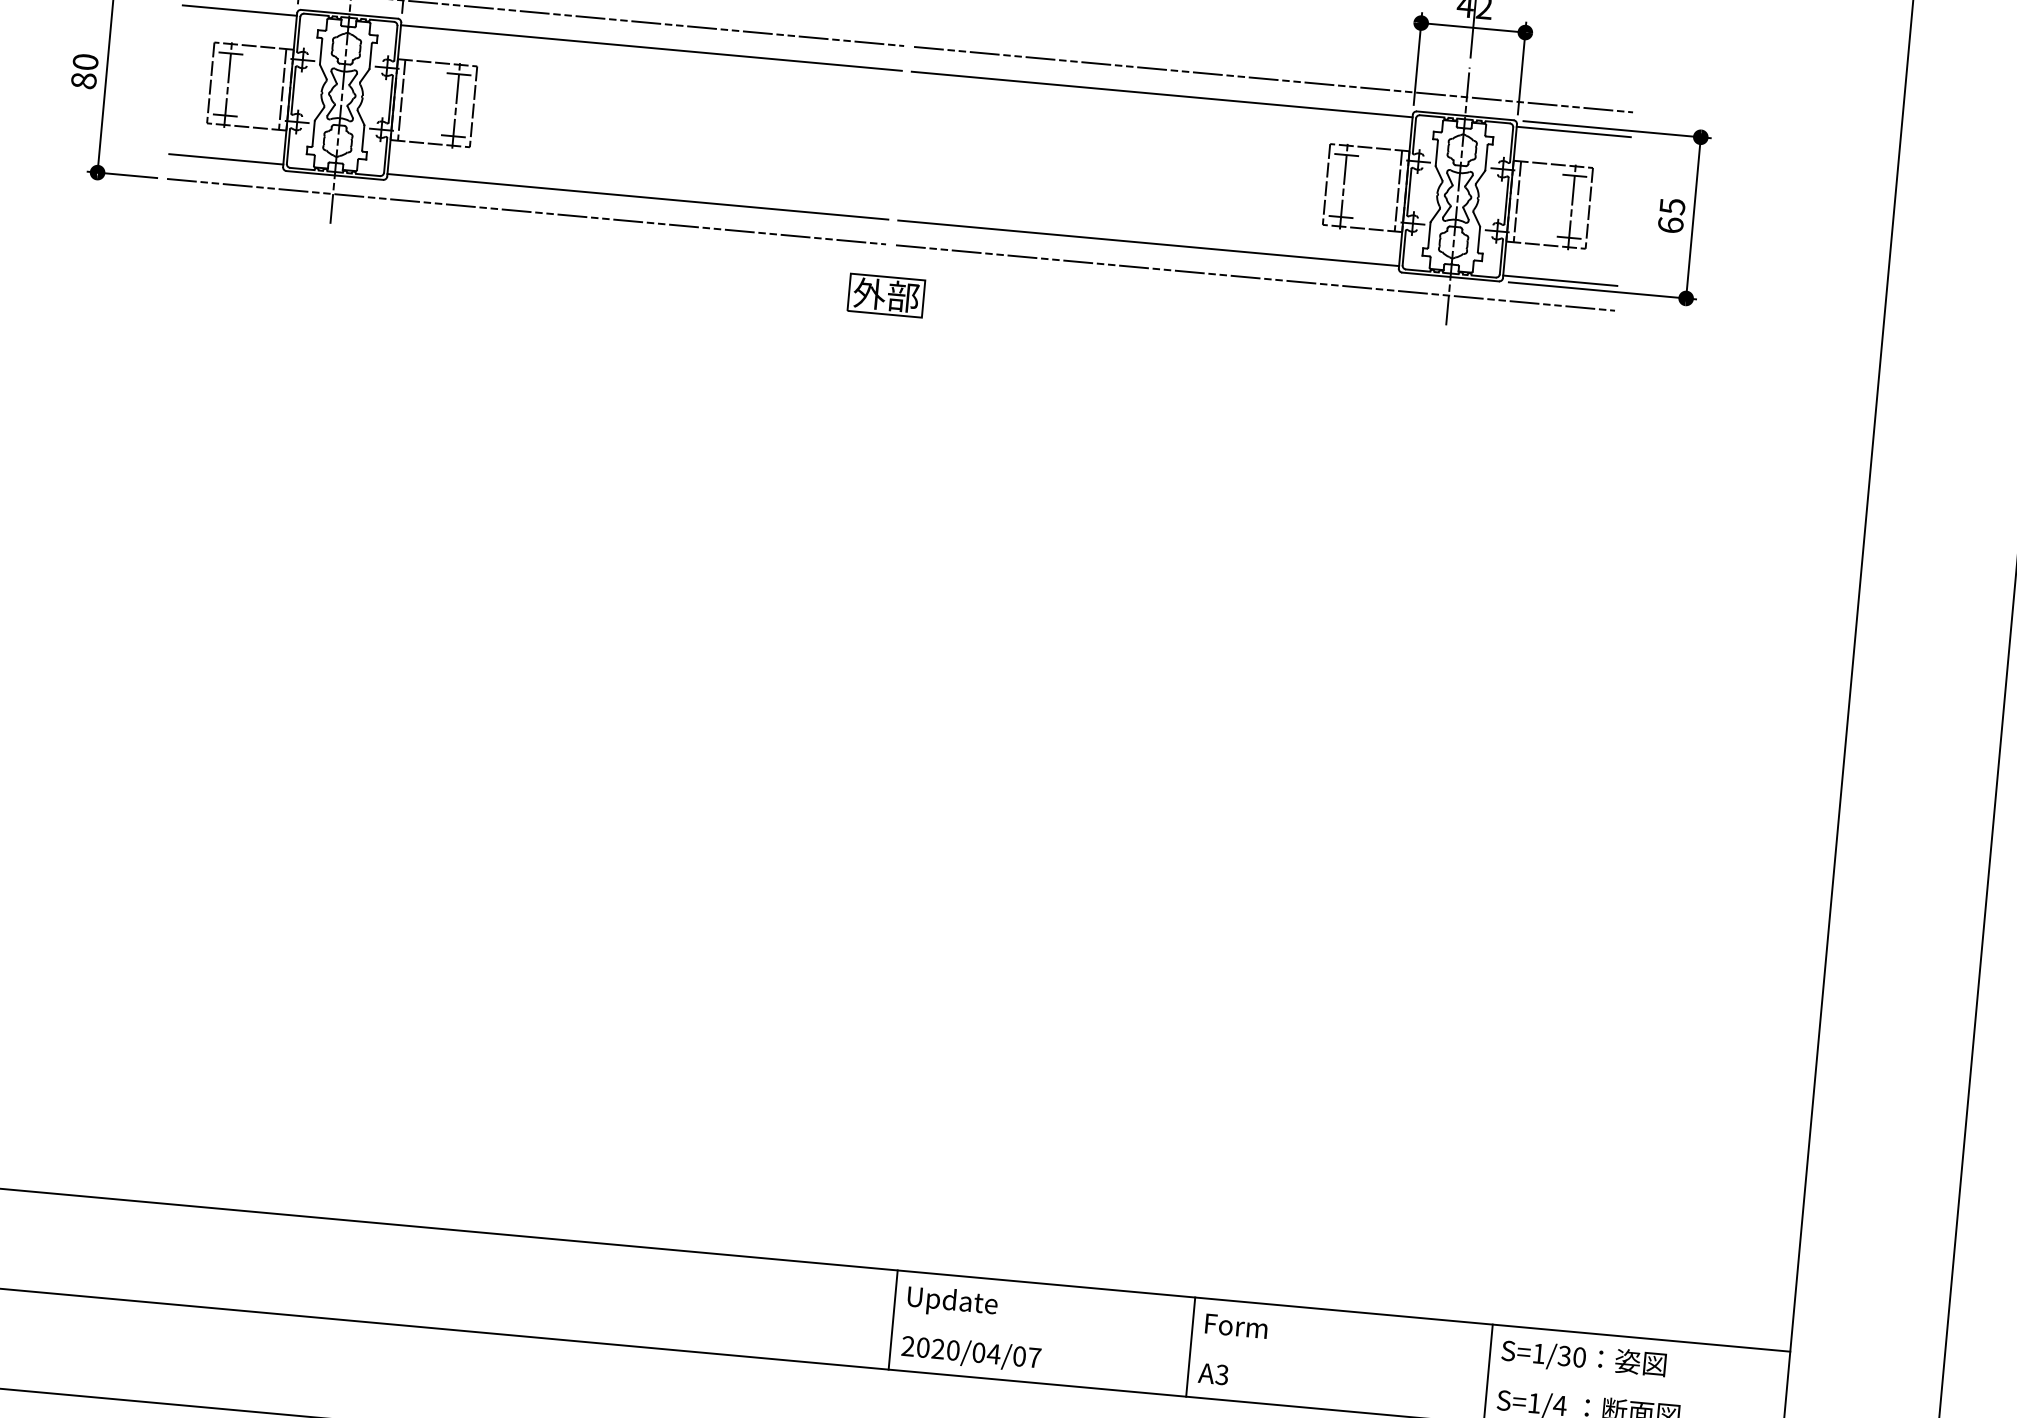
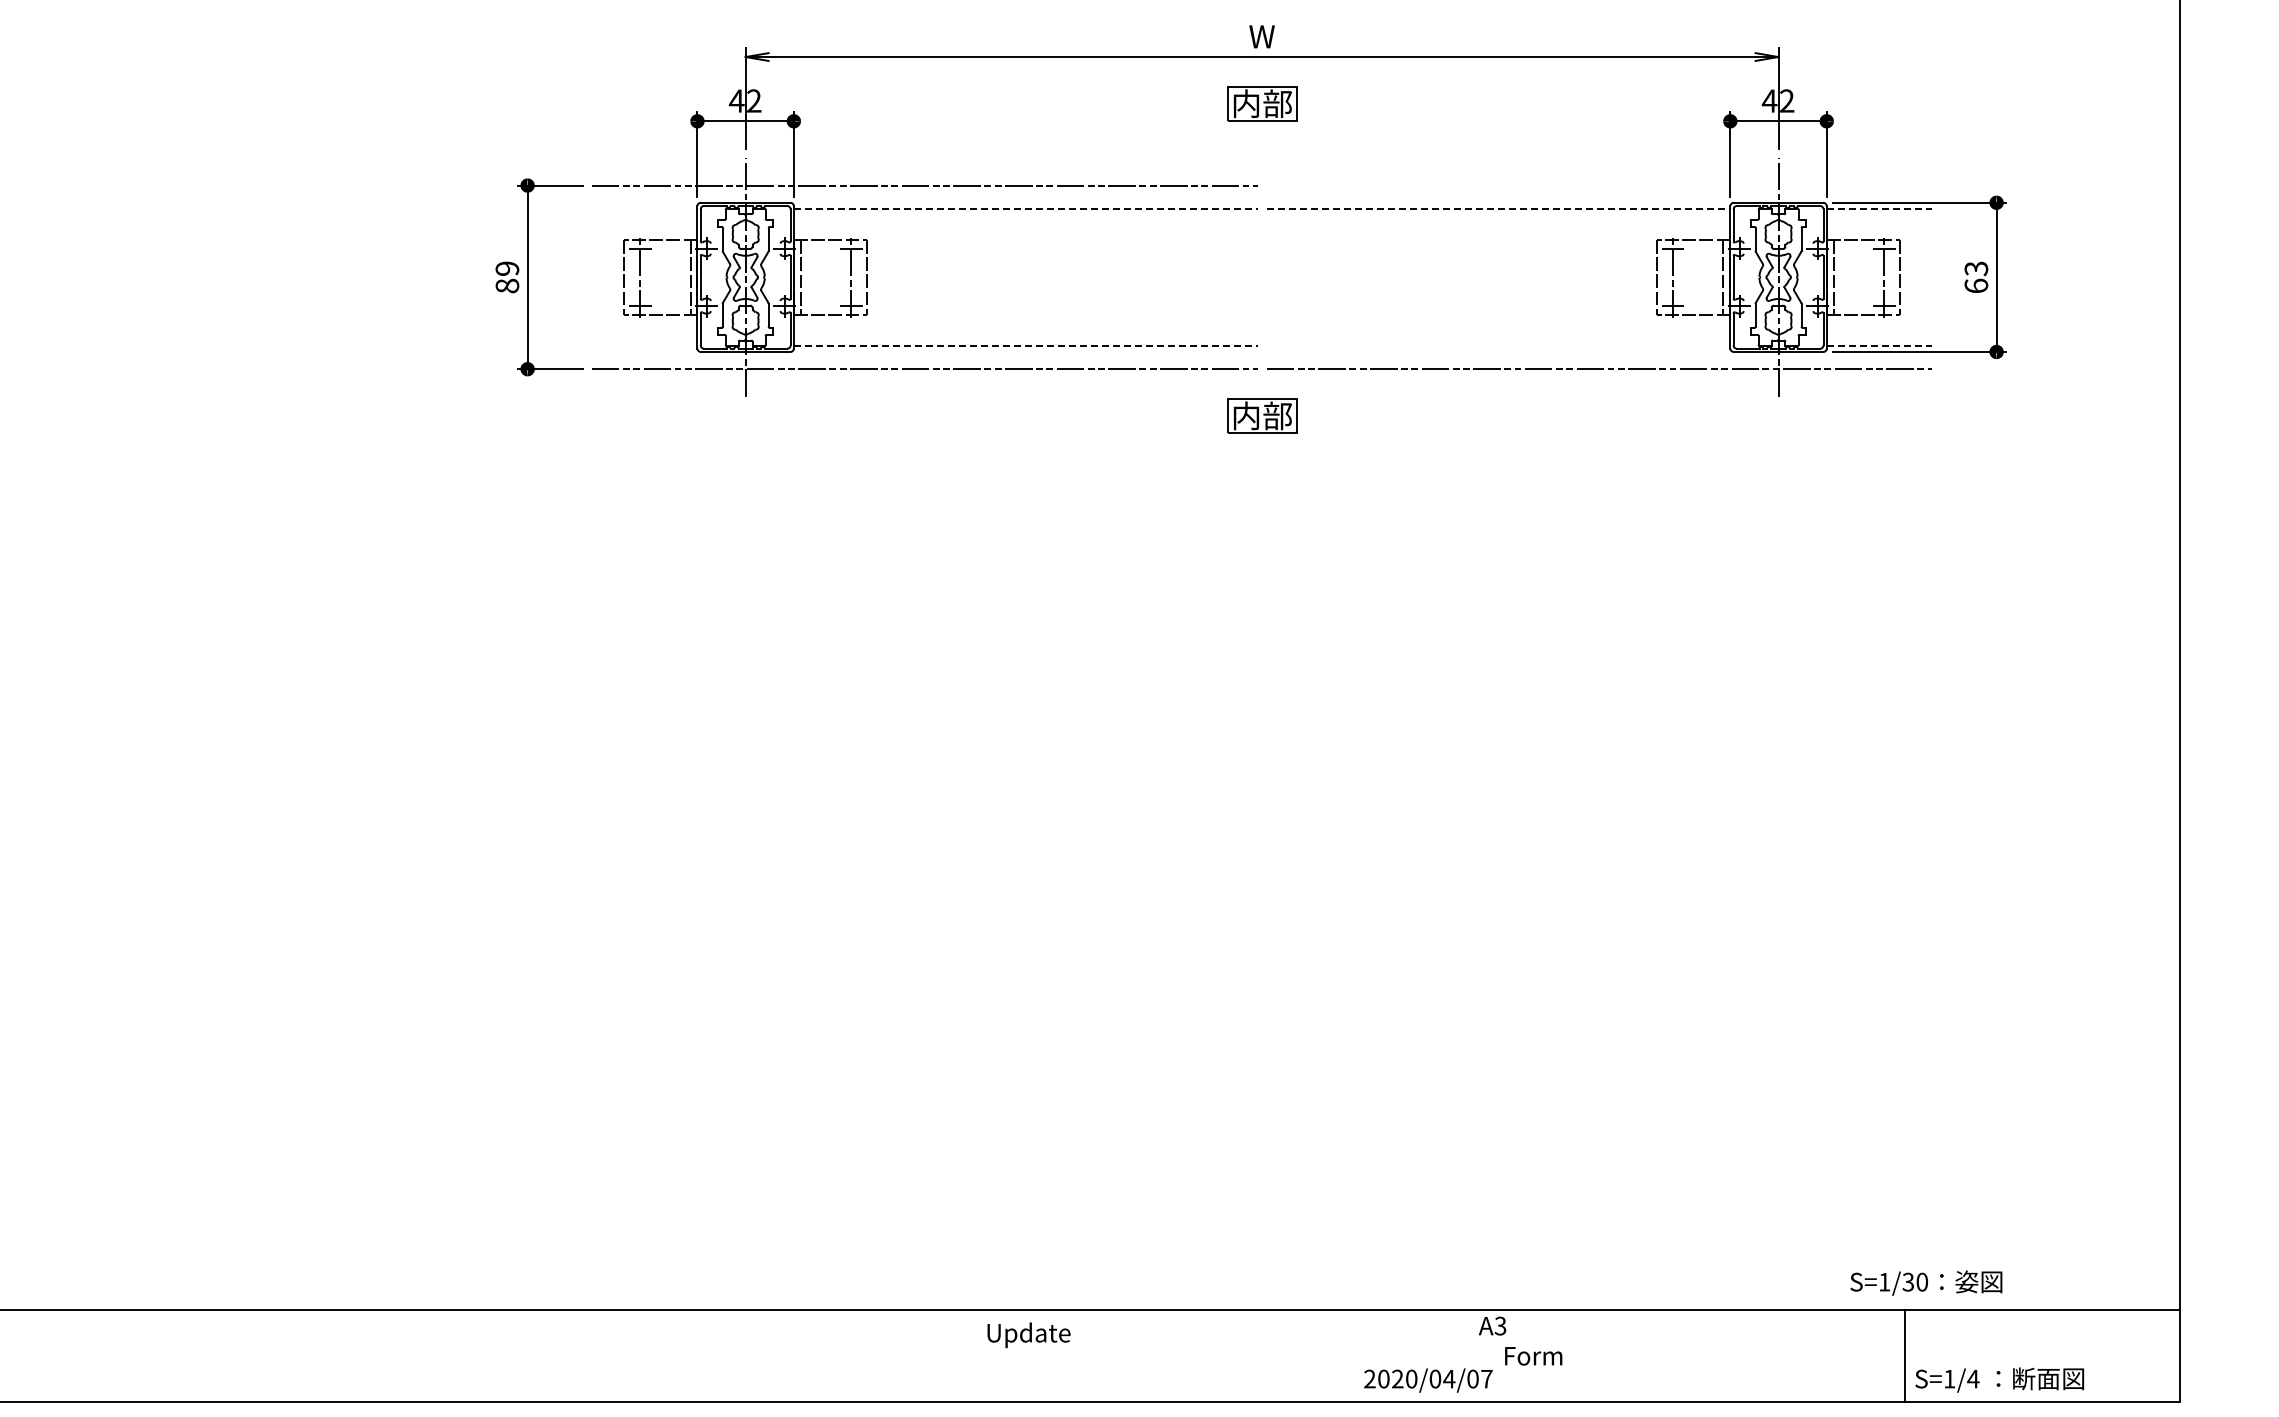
line: (239, 10) -> (644, 208), removed
line: (651, 47) -> (1025, 208), solid -> dashed
text: (85, 61) -> (507, 268), 80 -> 89
line: (1273, 79) -> (1599, 185), removed
line: (1162, 94) -> (1498, 208), solid -> dashed
line: (1573, 131) -> (1879, 208), solid -> dashed
line: (226, 159) -> (644, 346), removed
line: (637, 197) -> (1025, 346), solid -> dashed
text: (1671, 206) -> (1975, 268), 65 -> 63
line: (1148, 243) -> (1498, 346), removed
line: (1560, 281) -> (1879, 346), solid -> dashed
text: (869, 293) -> (1246, 415), 外部 -> 内部
text: (952, 1302) -> (1028, 1335), moved
line: (892, 1320) -> (1353, 1356), removed
text: (1236, 1326) -> (1533, 1356), moved
line: (1190, 1347) -> (1629, 1356), removed
text: (1584, 1358) -> (1926, 1282), moved
text: (1213, 1373) -> (1492, 1325), moved

